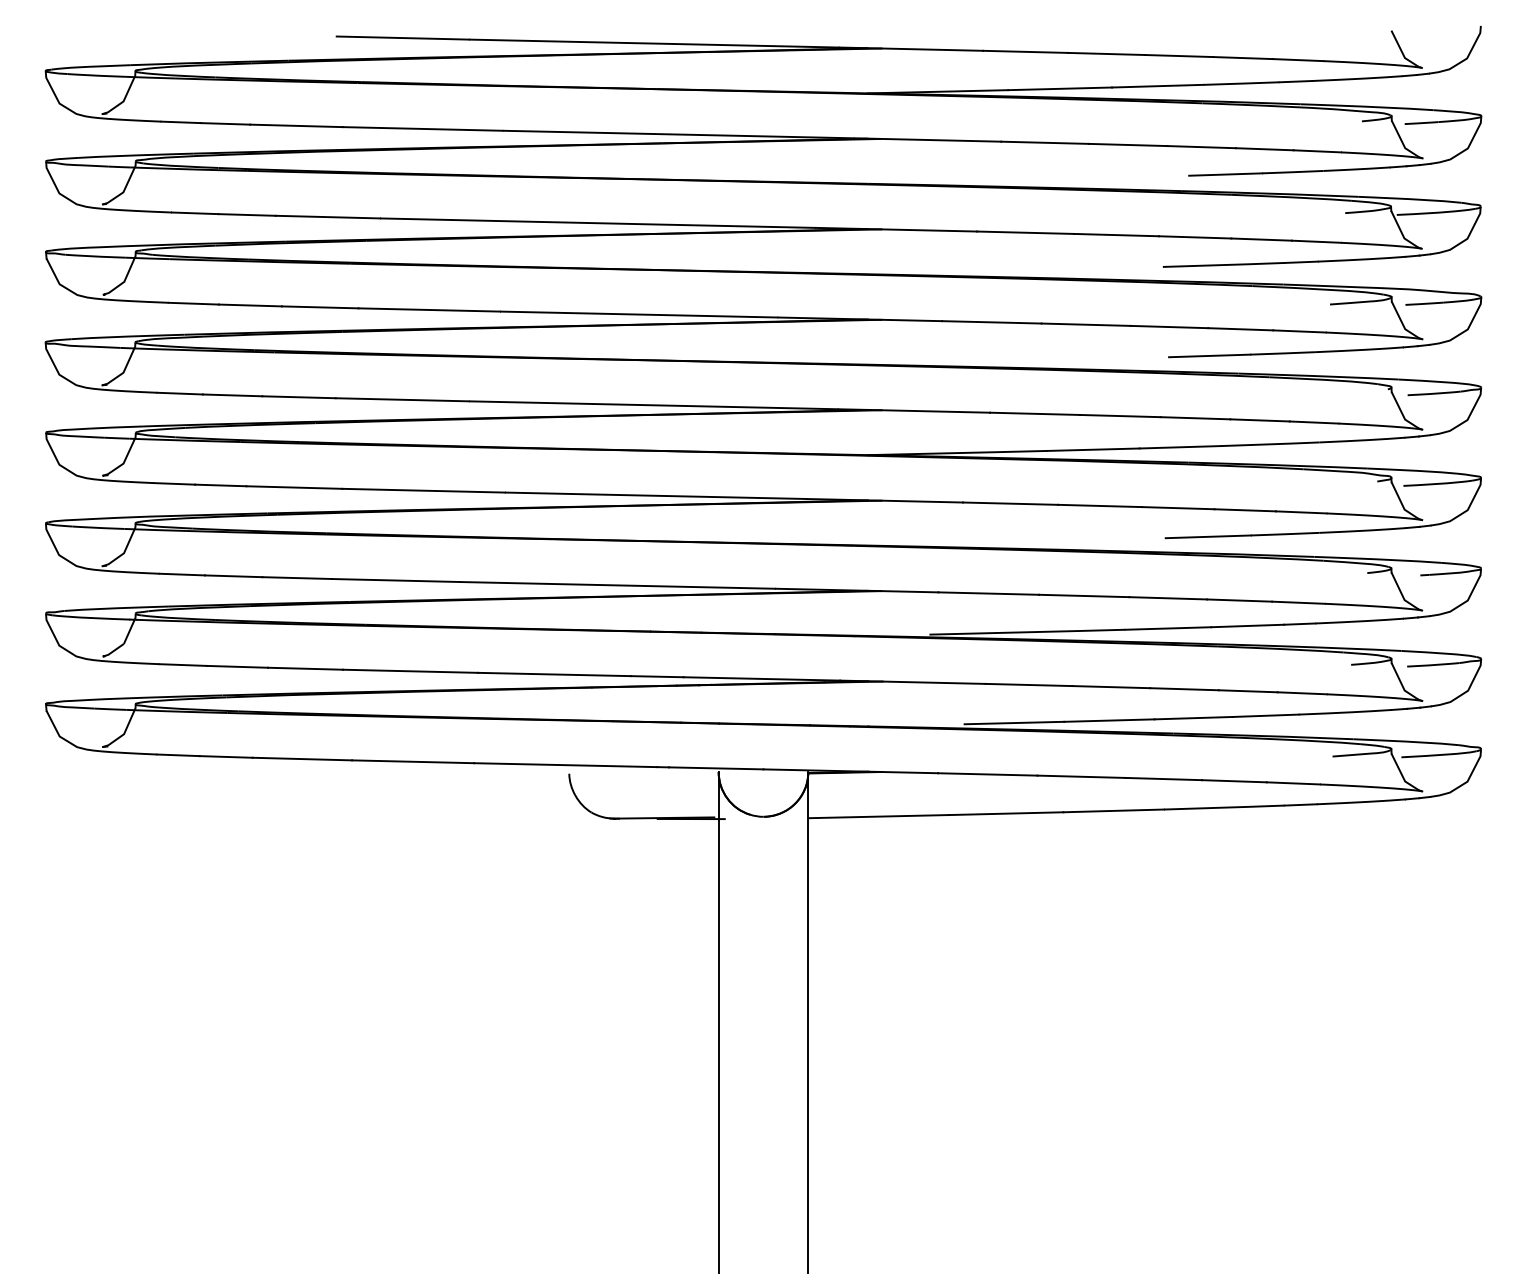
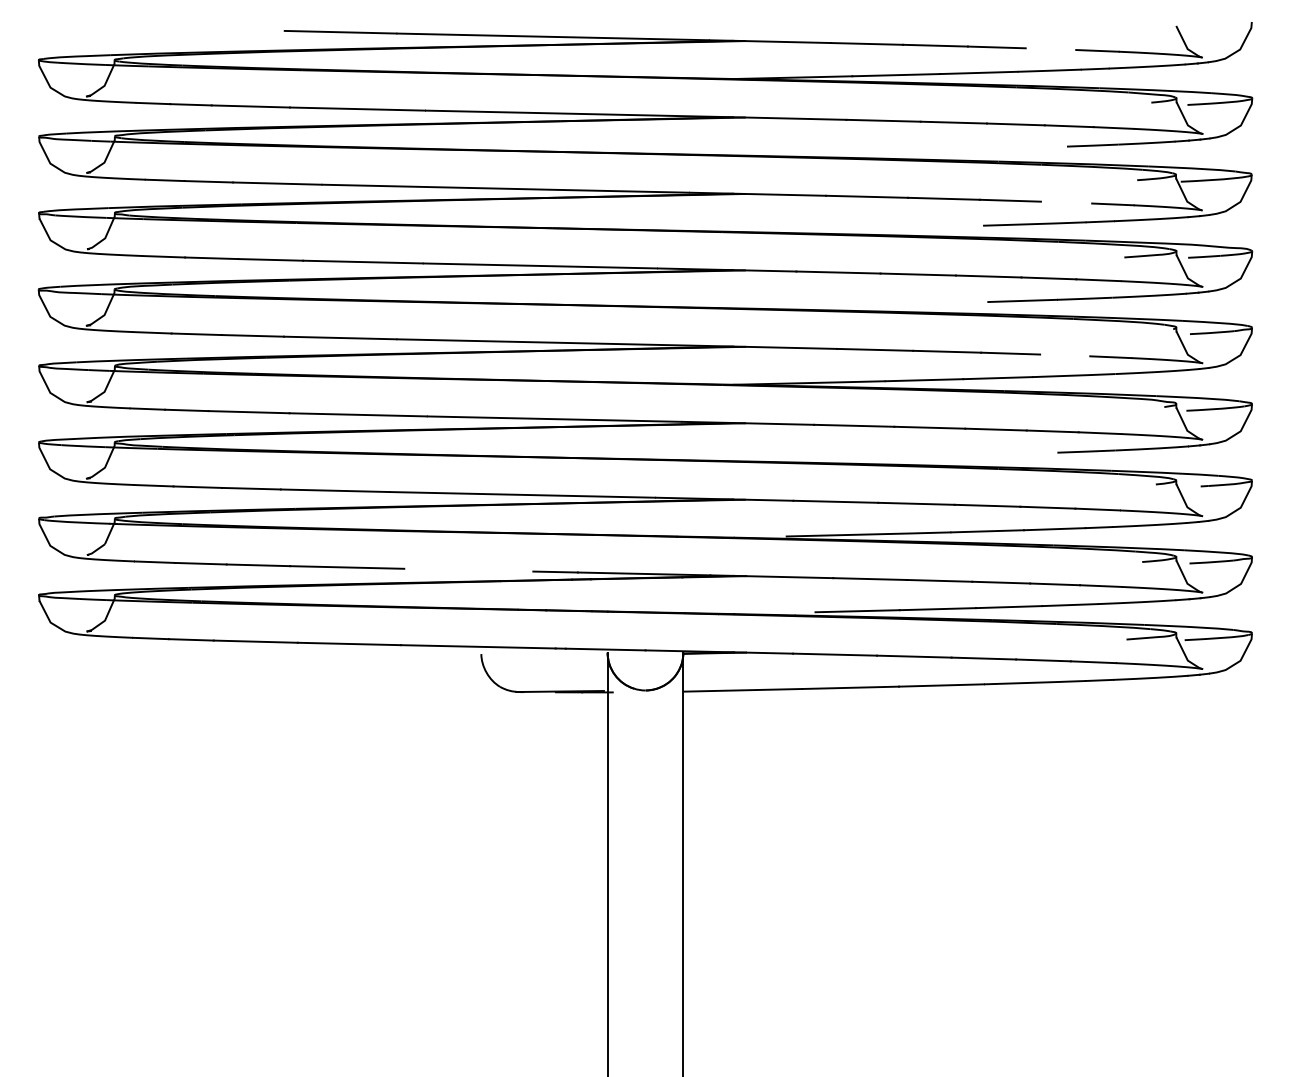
line: (1242, 58) -> (1050, 49), removed
line: (1224, 174) -> (1035, 147), removed
line: (1261, 239) -> (1066, 202), removed
line: (1260, 420) -> (1065, 355), removed
line: (1208, 536) -> (1021, 453), removed
line: (554, 673) -> (468, 569), removed

